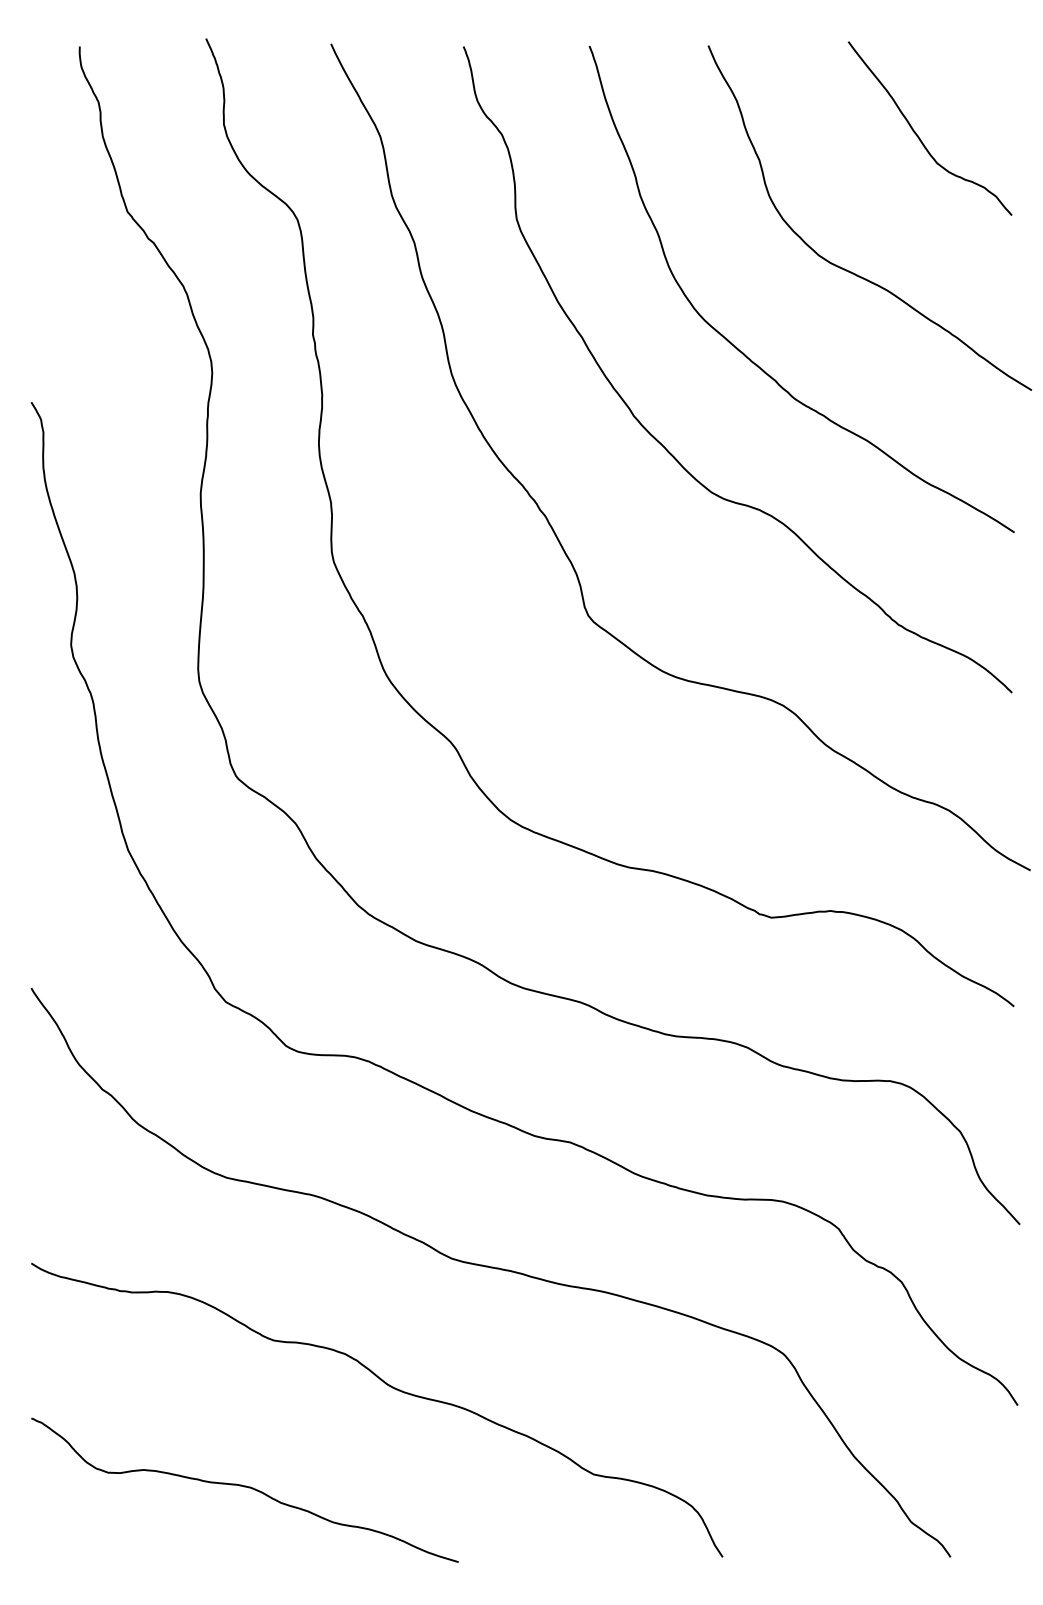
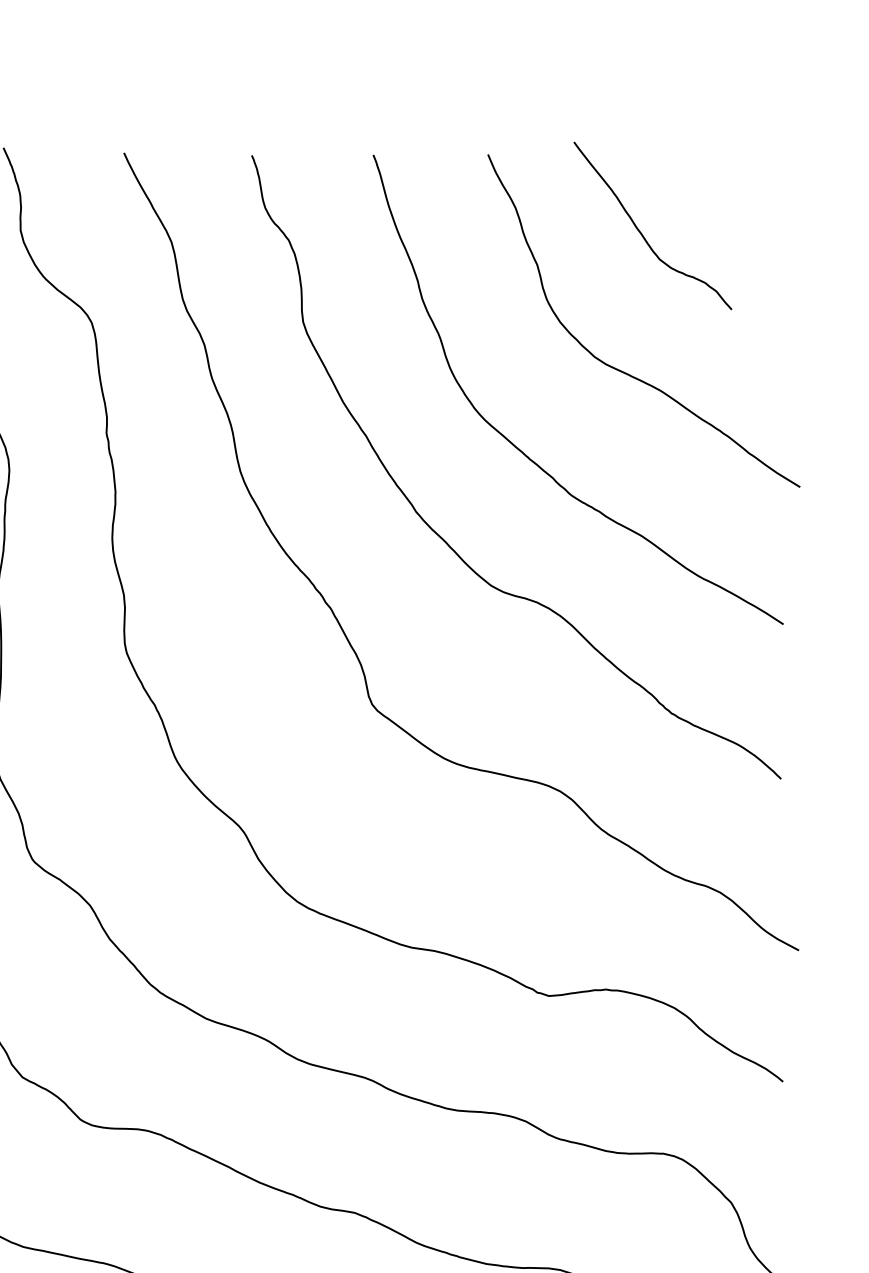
curve: (919, 136) -> (642, 233), moved

